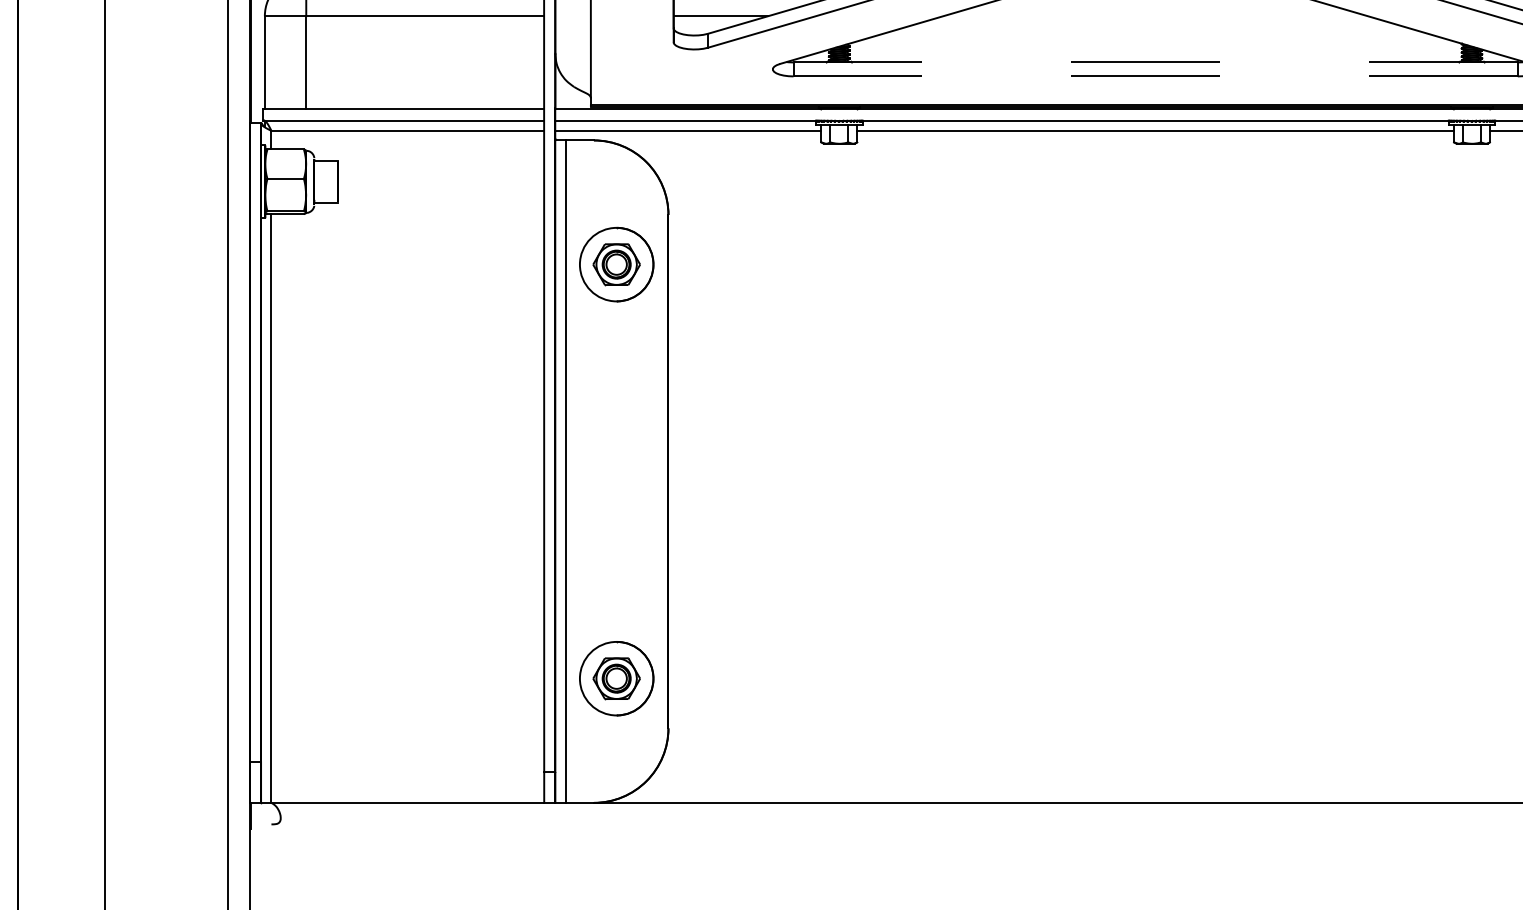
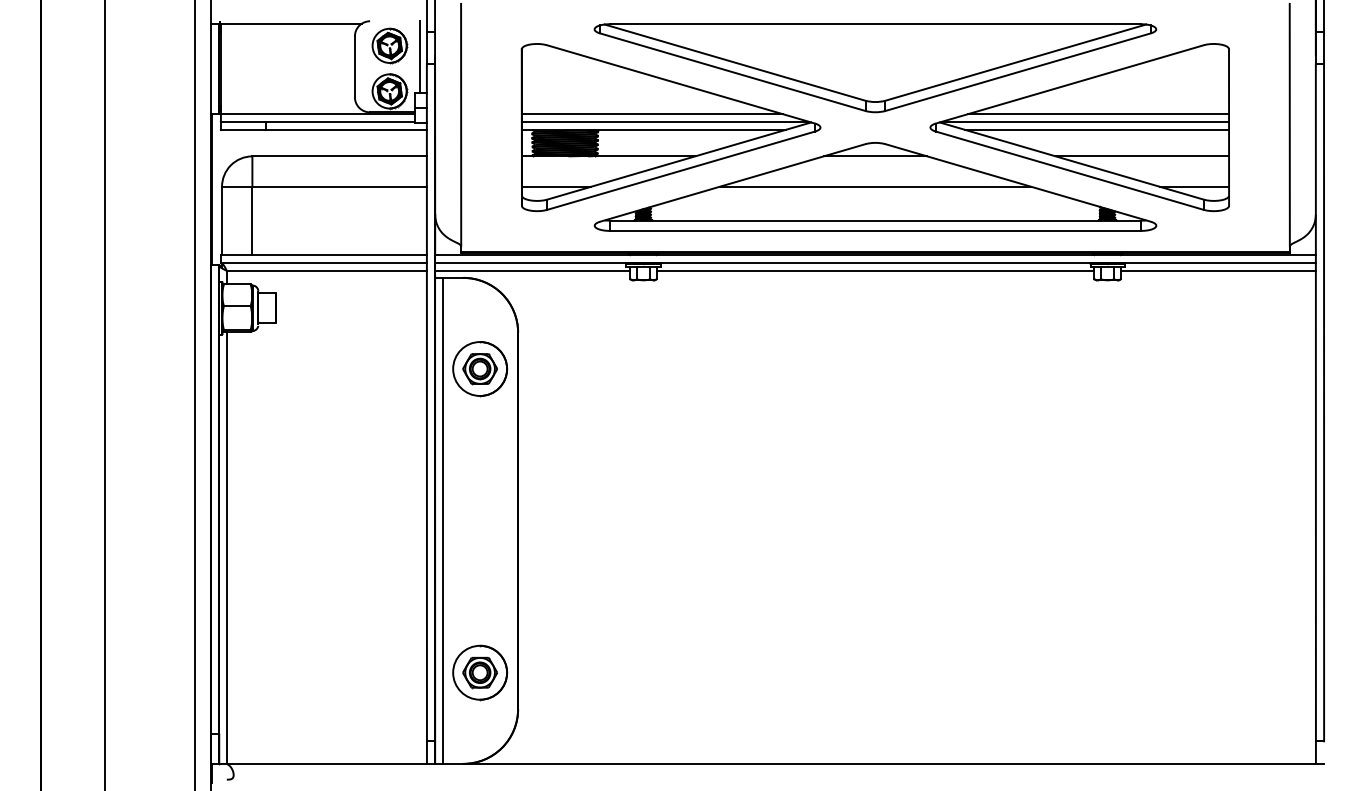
line: (1155, 15) -> (875, 186), added
line: (1155, 62) -> (875, 220), dashed -> solid
line: (1155, 75) -> (875, 230), dashed -> solid

